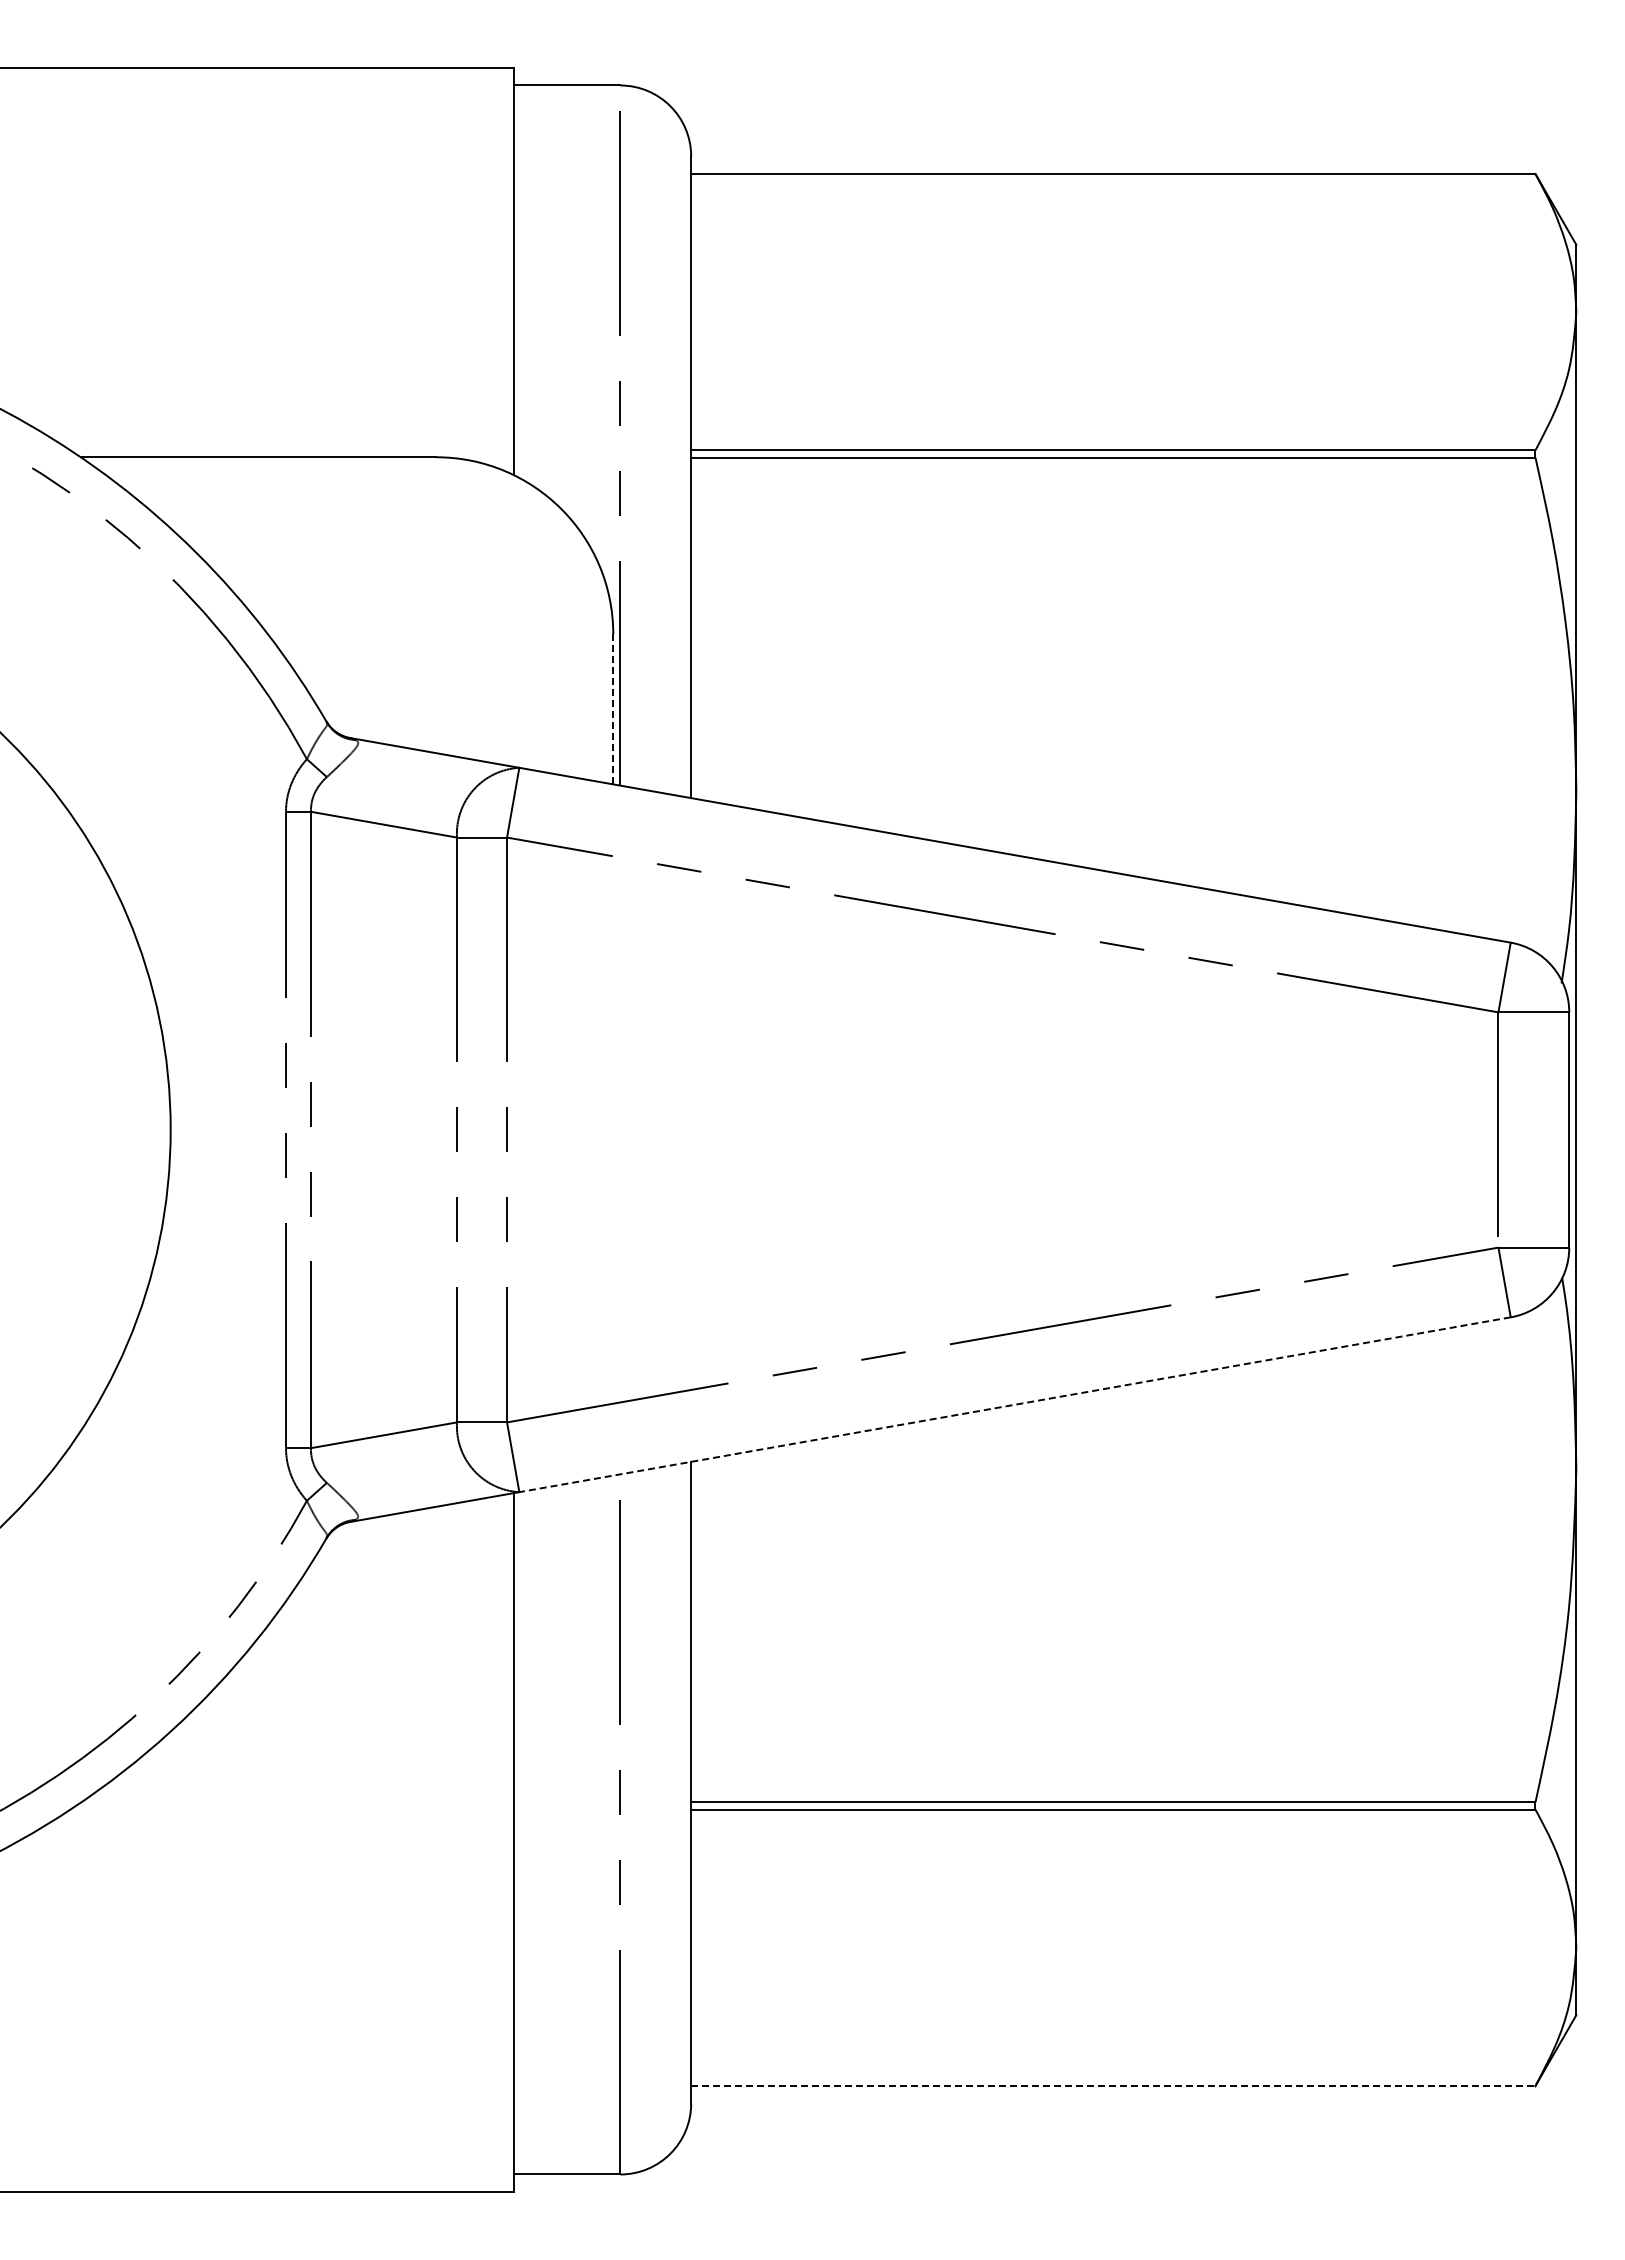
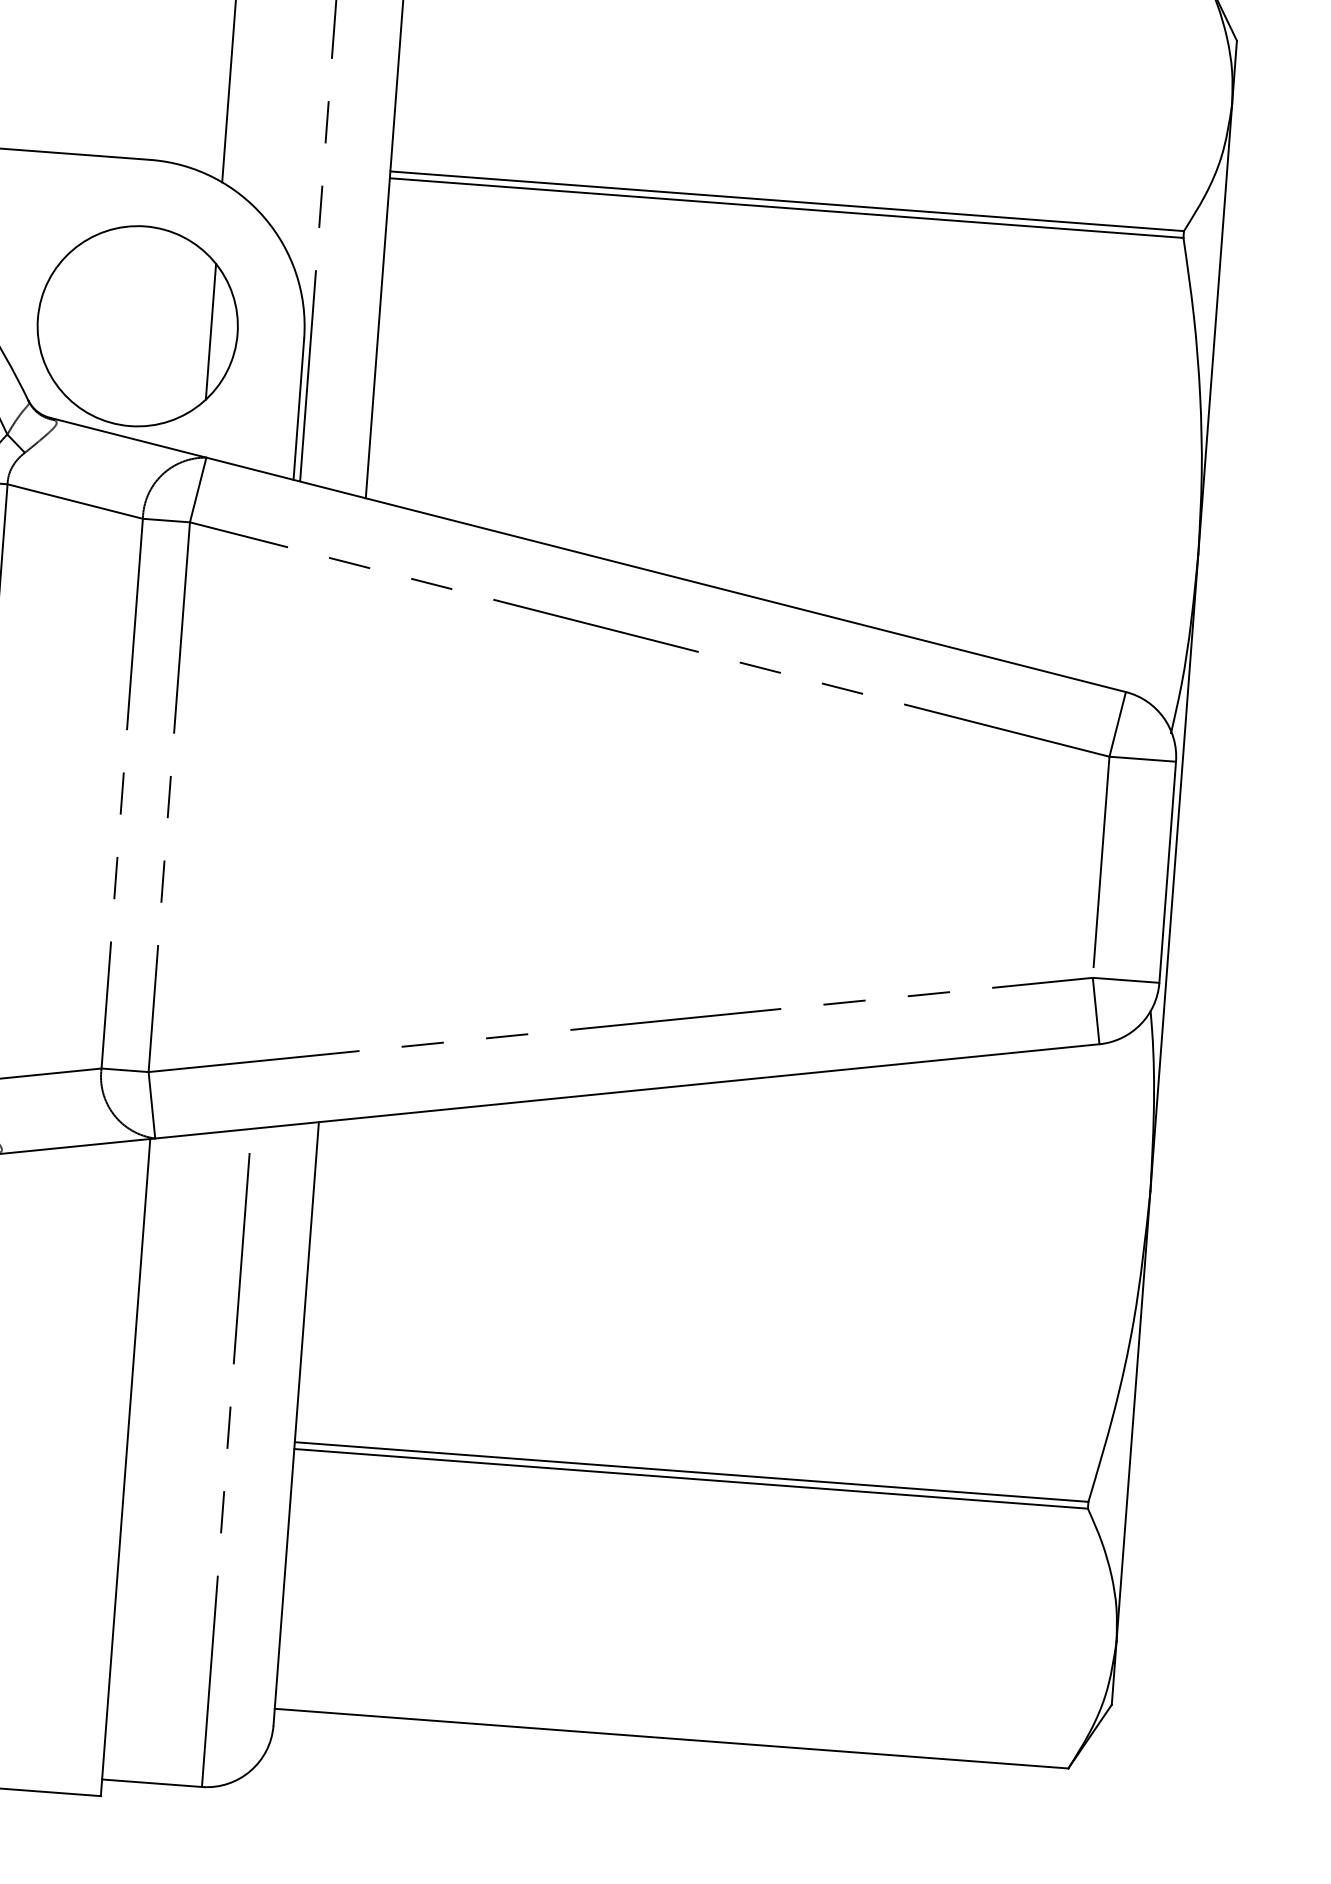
part: (436, 634) -> (137, 326), added
line: (613, 709) -> (299, 409), dashed -> solid
line: (1014, 1404) -> (626, 1091), dashed -> solid
line: (1113, 2085) -> (671, 1738), dashed -> solid

